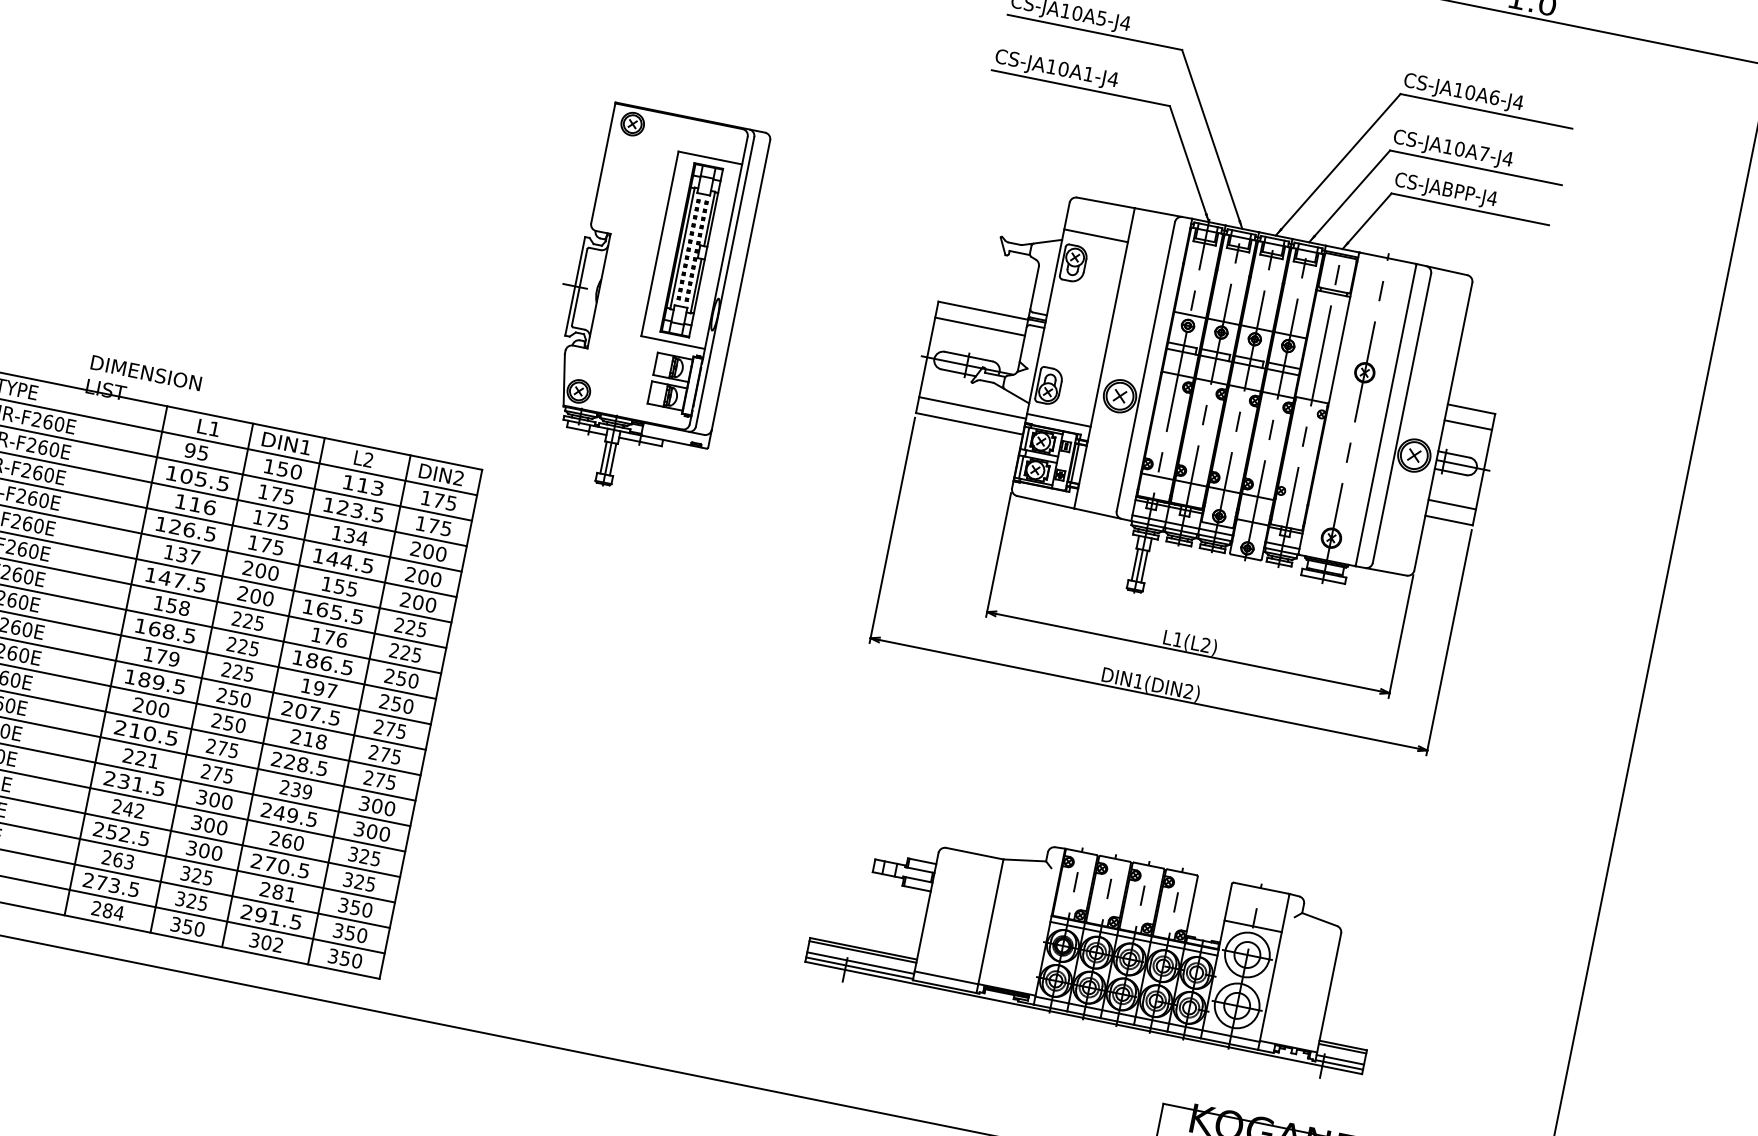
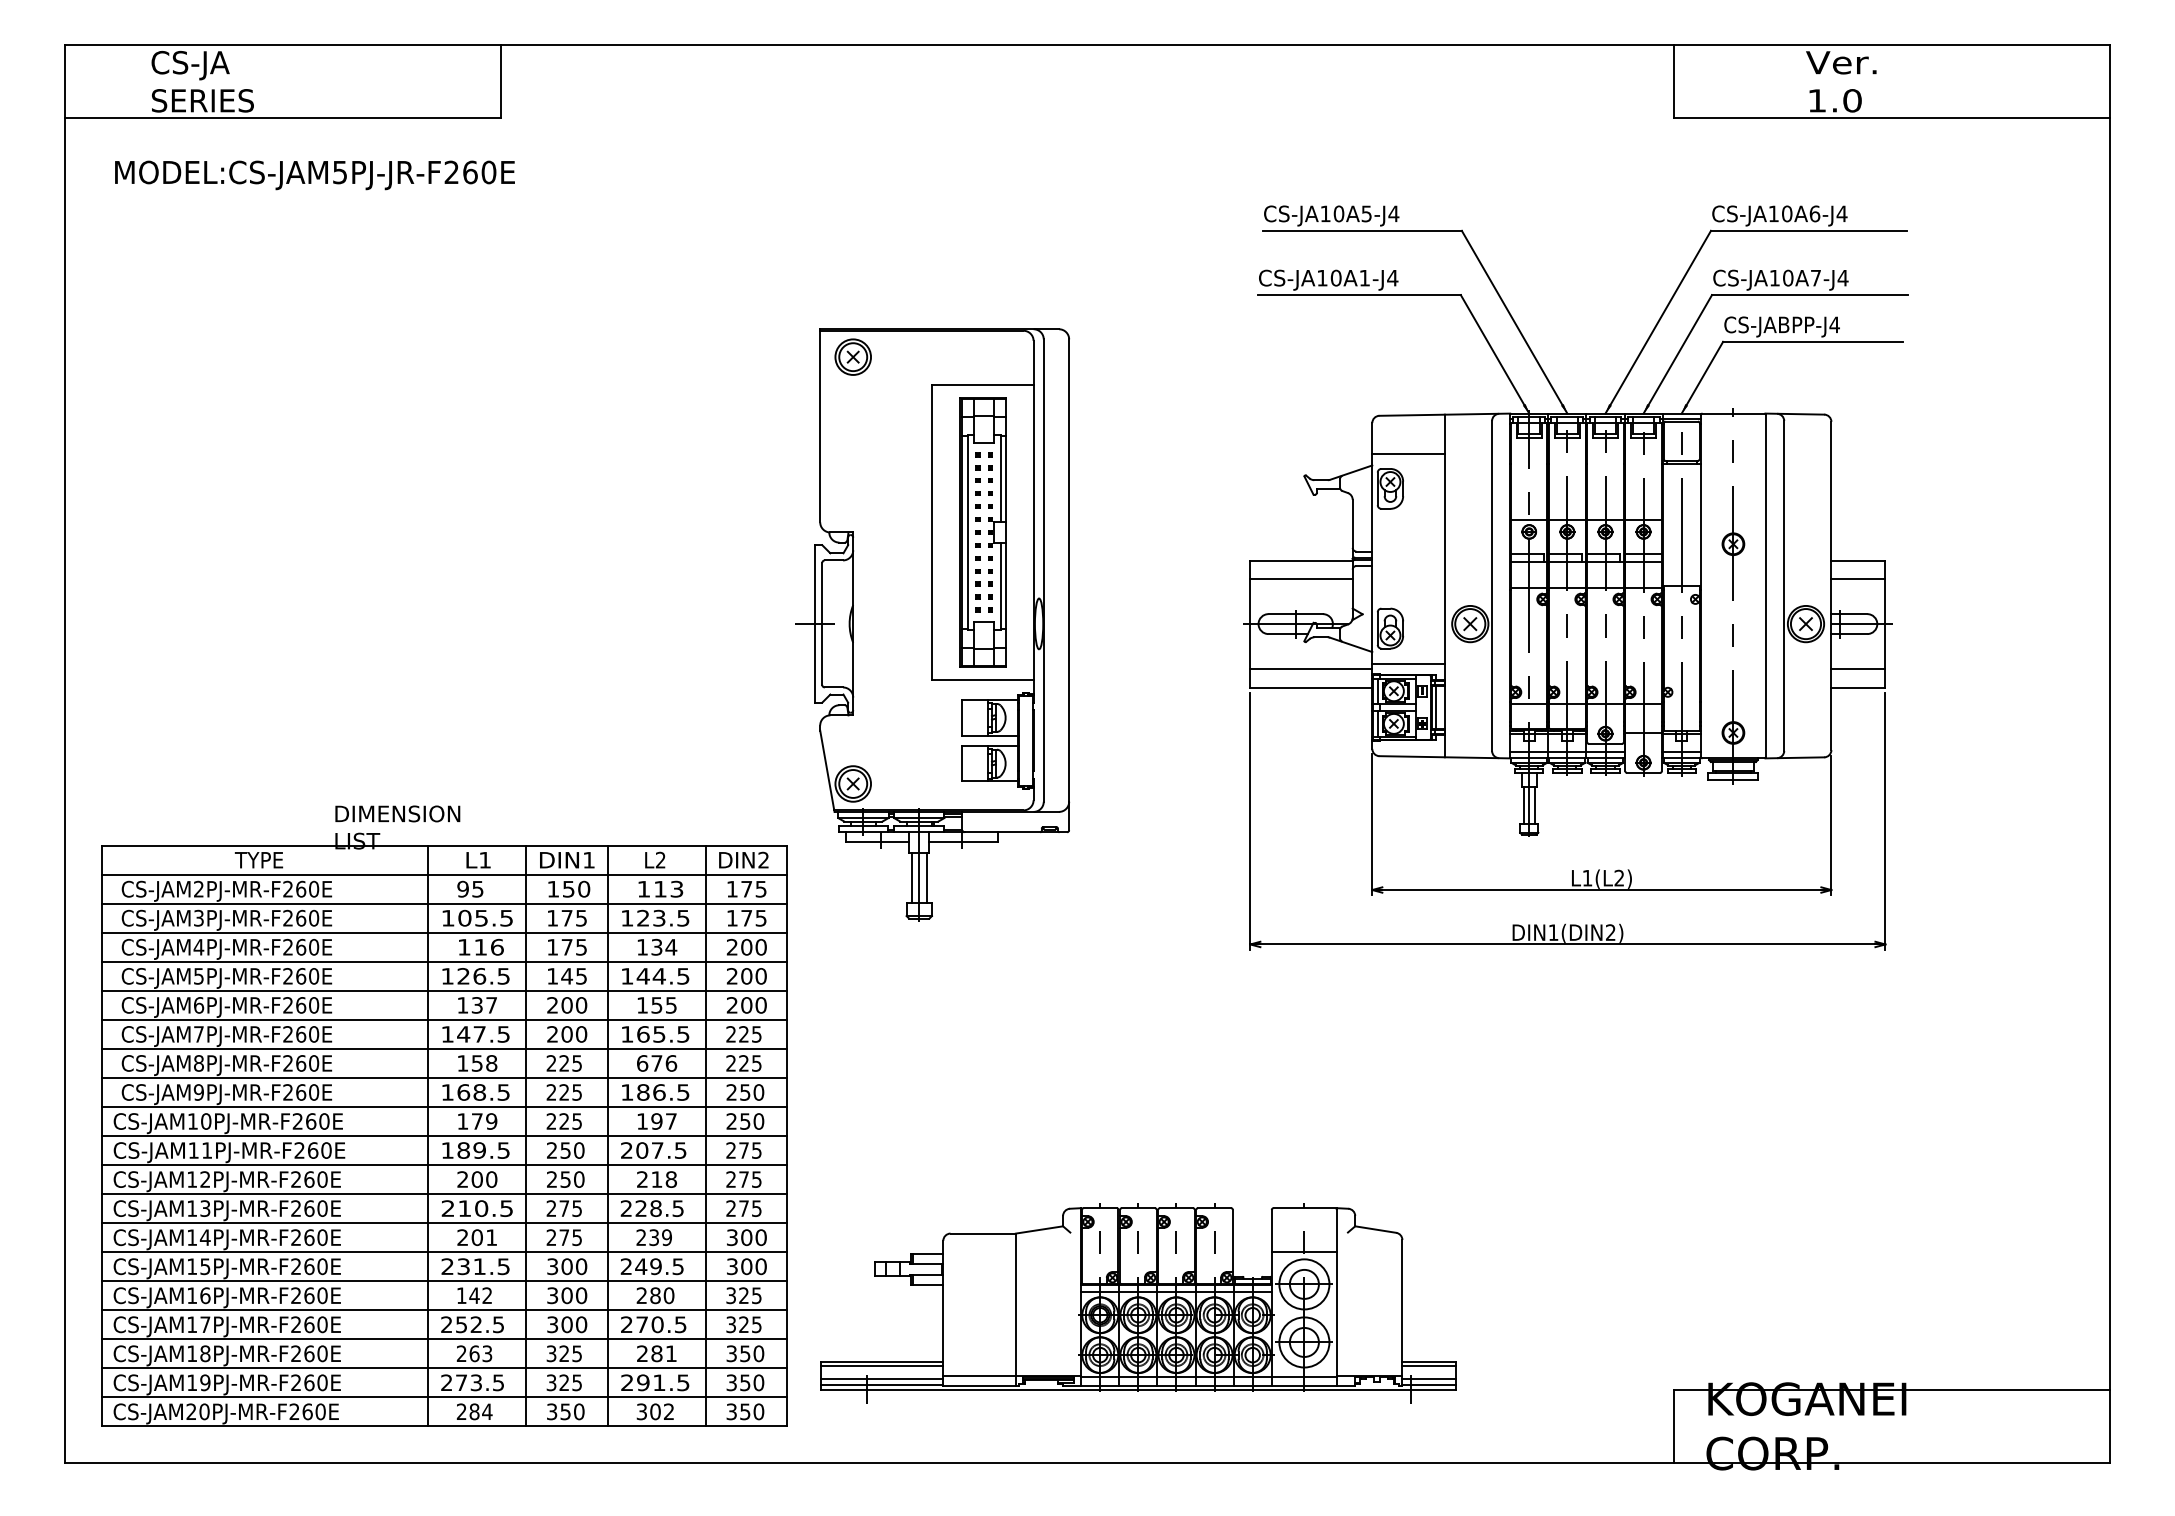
part: (648, 301) -> (932, 624), size x1.4
text: (266, 545) -> (567, 976), 175 -> 145
text: (316, 635) -> (642, 1063), 176 -> 676
text: (140, 758) -> (476, 1237), 221 -> 201
text: (116, 806) -> (461, 1295), 242 -> 142
text: (287, 840) -> (655, 1295), 260 -> 280
part: (1098, 942) -> (1138, 1303), moved

